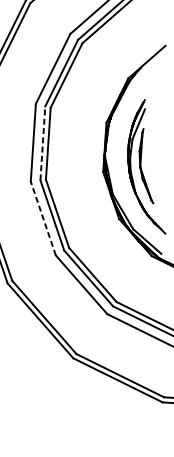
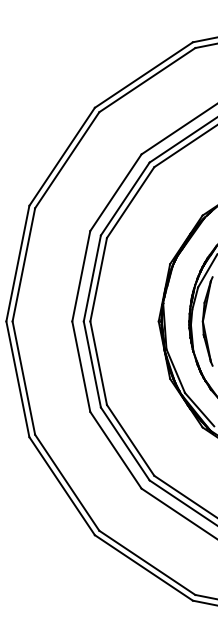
line: (42, 143) -> (92, 278), dashed -> solid
line: (43, 218) -> (81, 366), dashed -> solid

